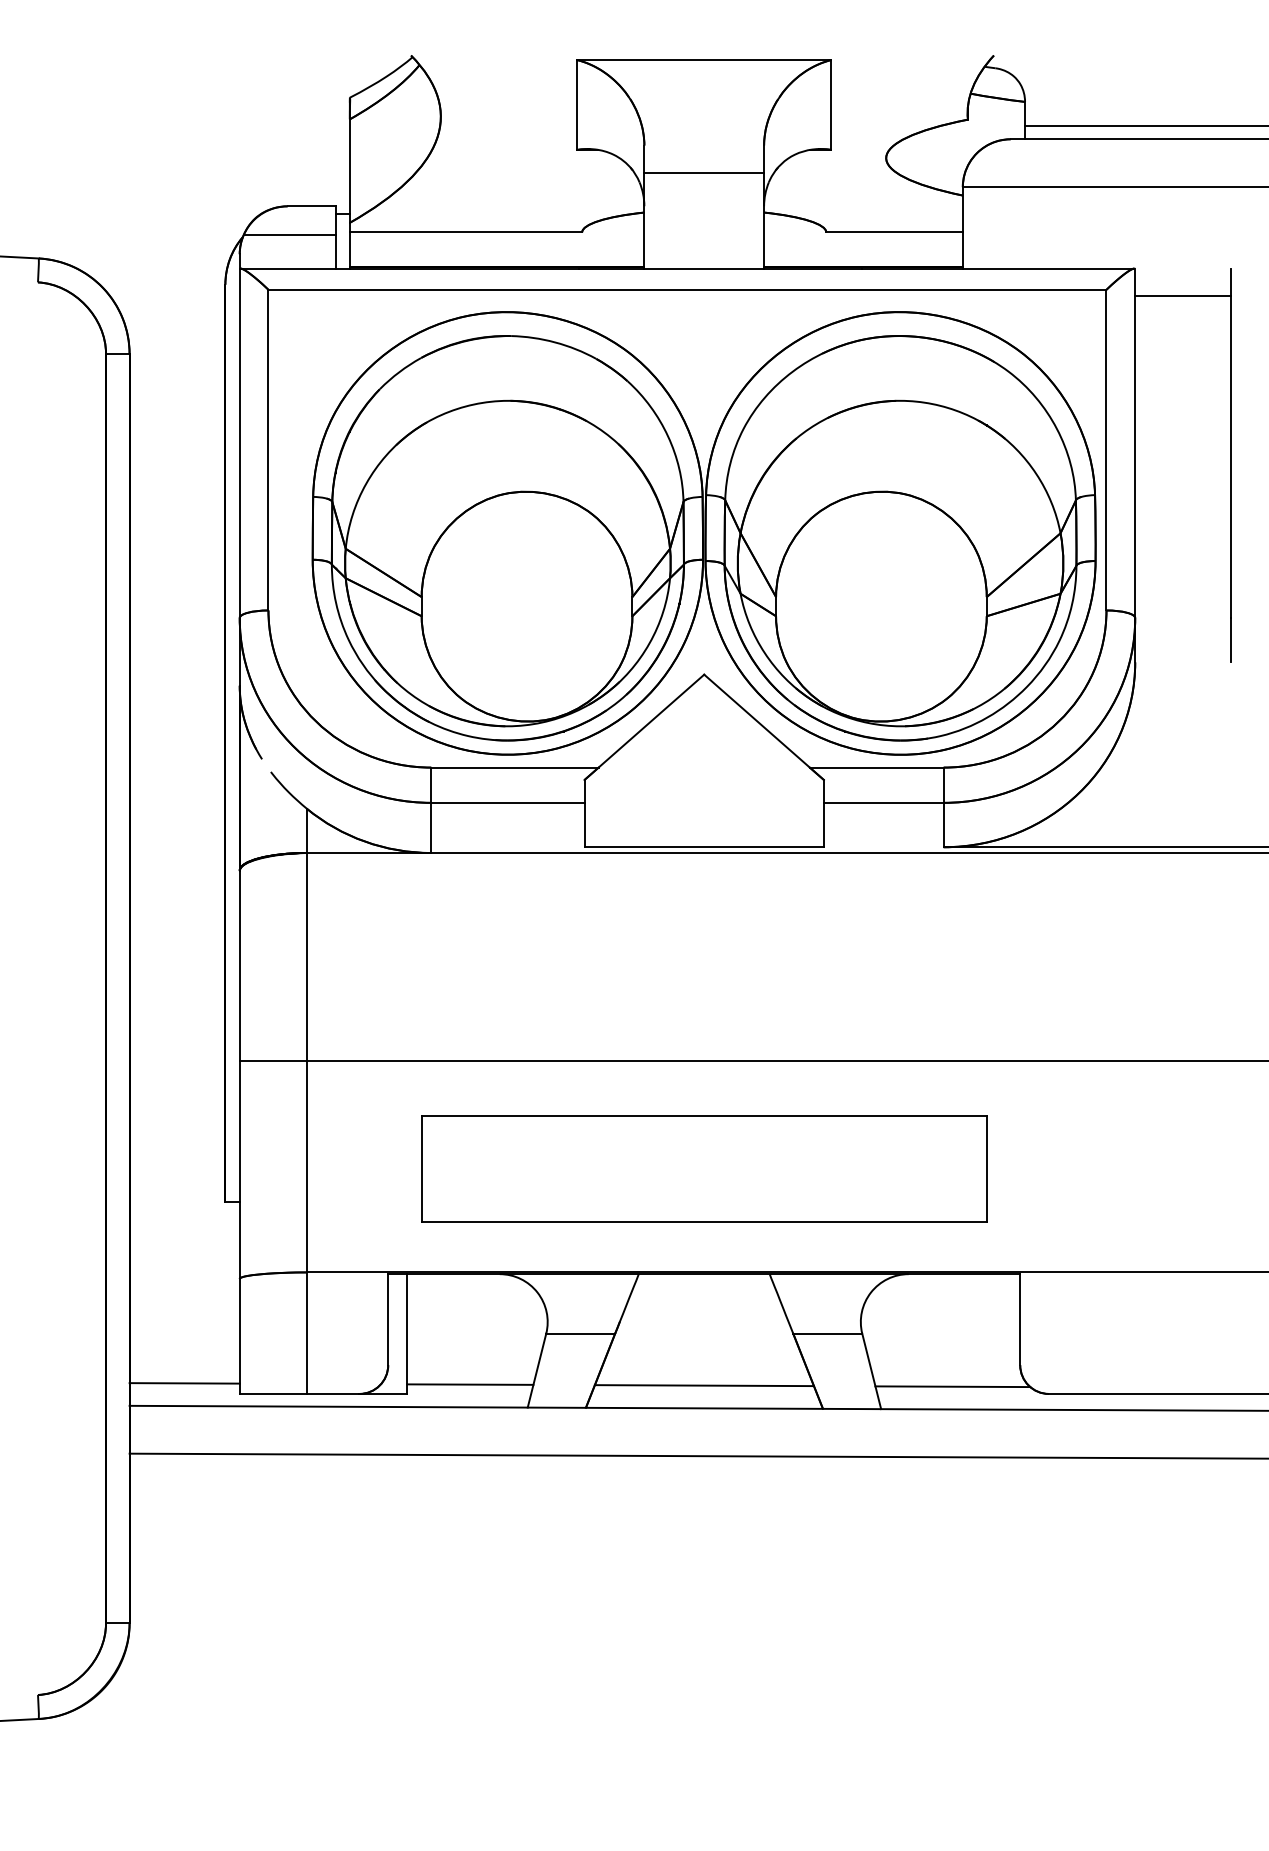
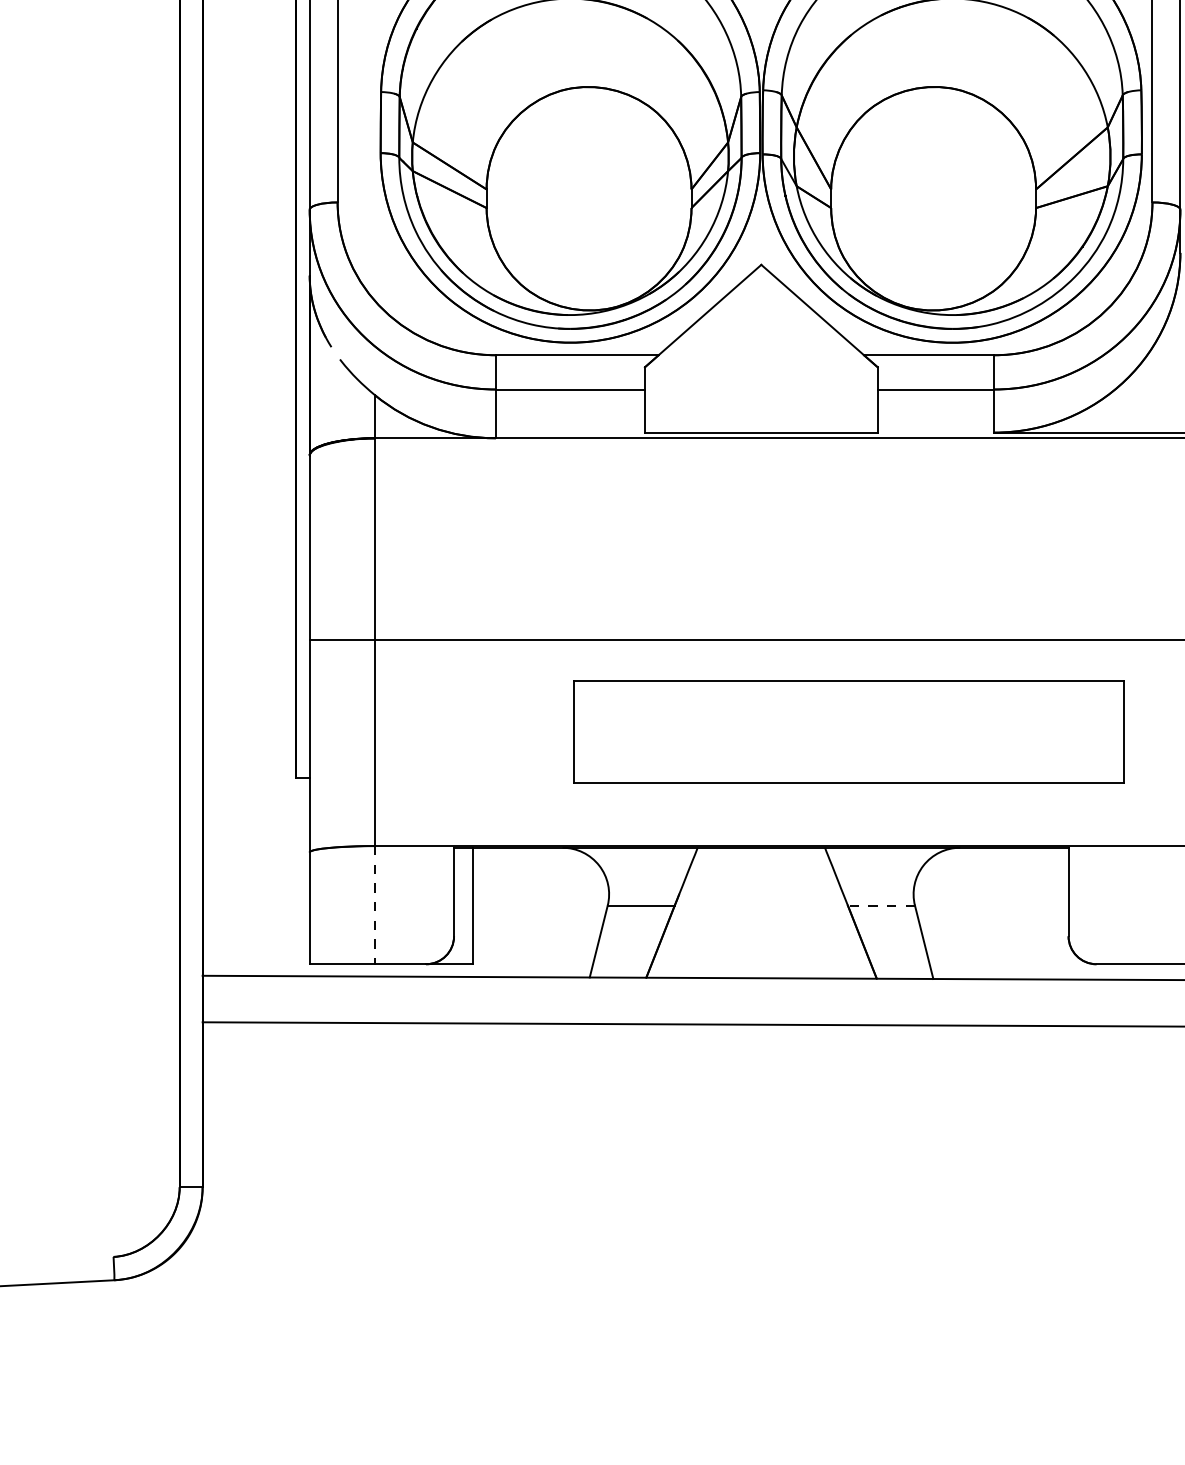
part: (704, 1168) -> (849, 731), moved
line: (306, 1333) -> (374, 905), solid -> dashed
line: (827, 1333) -> (881, 905), solid -> dashed
line: (184, 1383) -> (256, 954), removed
line: (470, 1384) -> (534, 955), removed
line: (703, 1385) -> (760, 956), removed
line: (952, 1386) -> (1002, 956), removed

